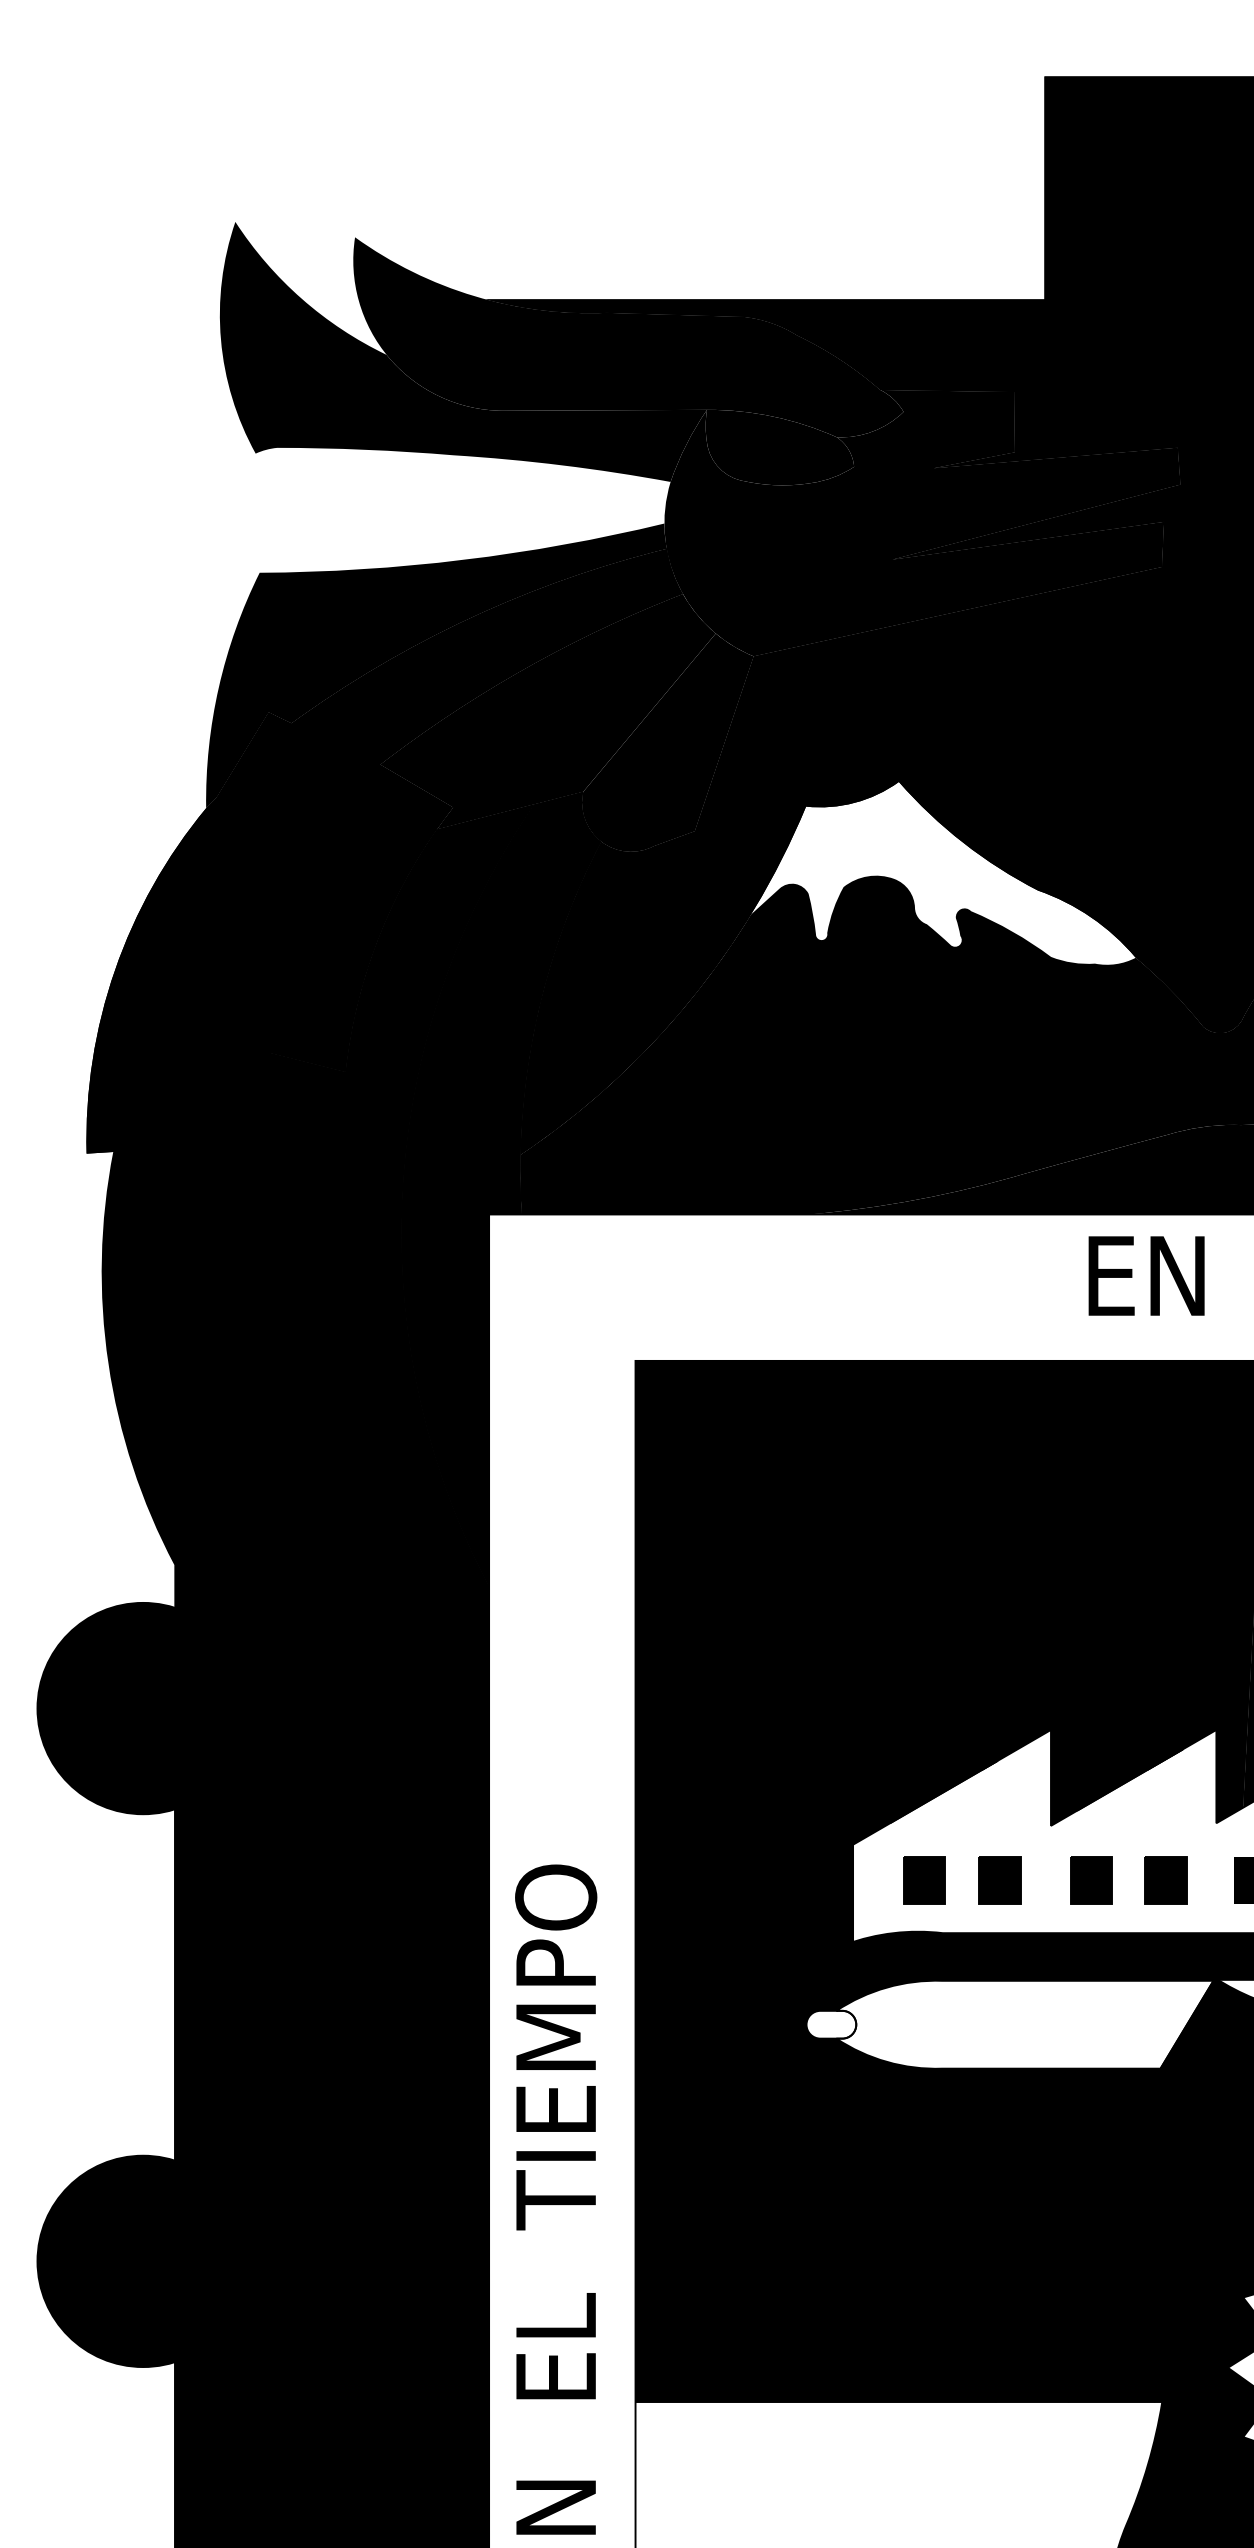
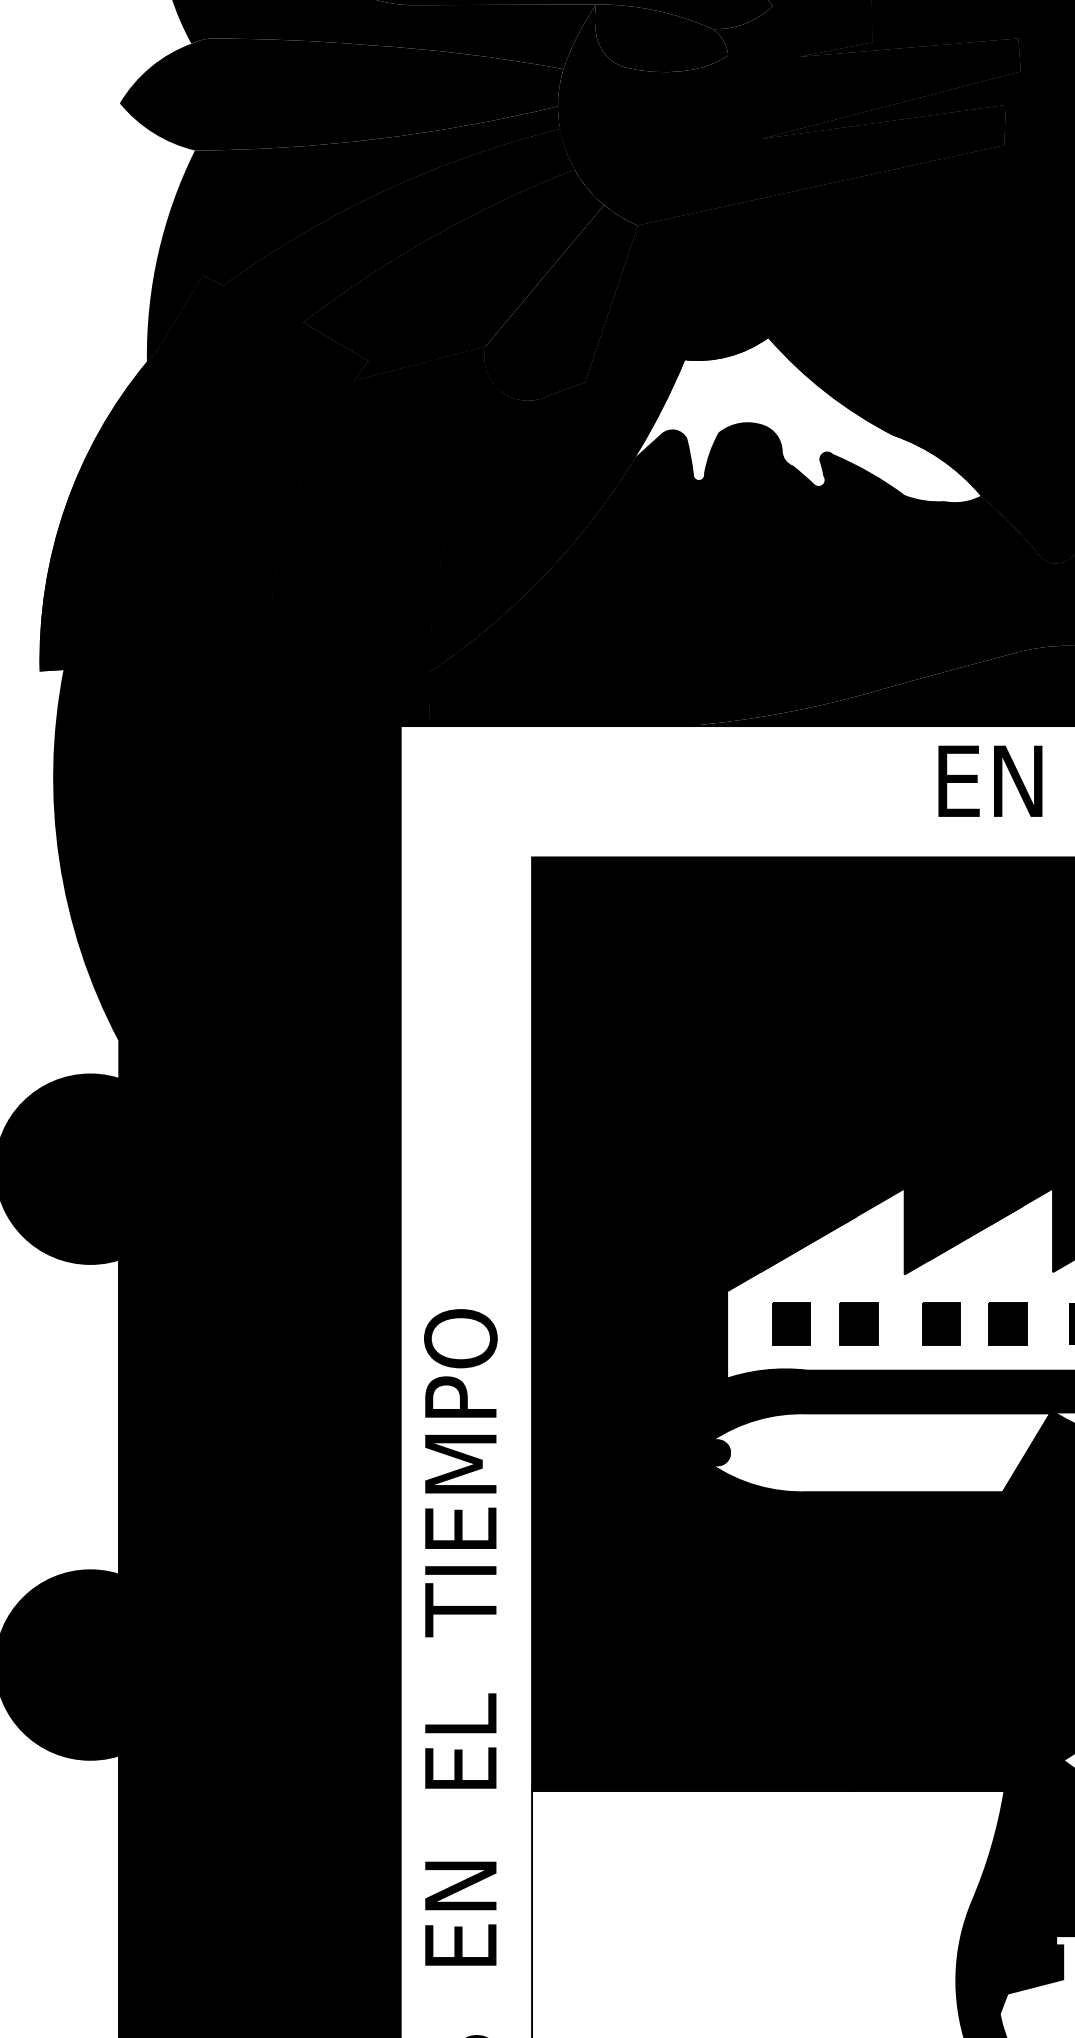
fill: (422, 509) -> (340, 93), added
fill: (831, 2024) -> (707, 1452), added

